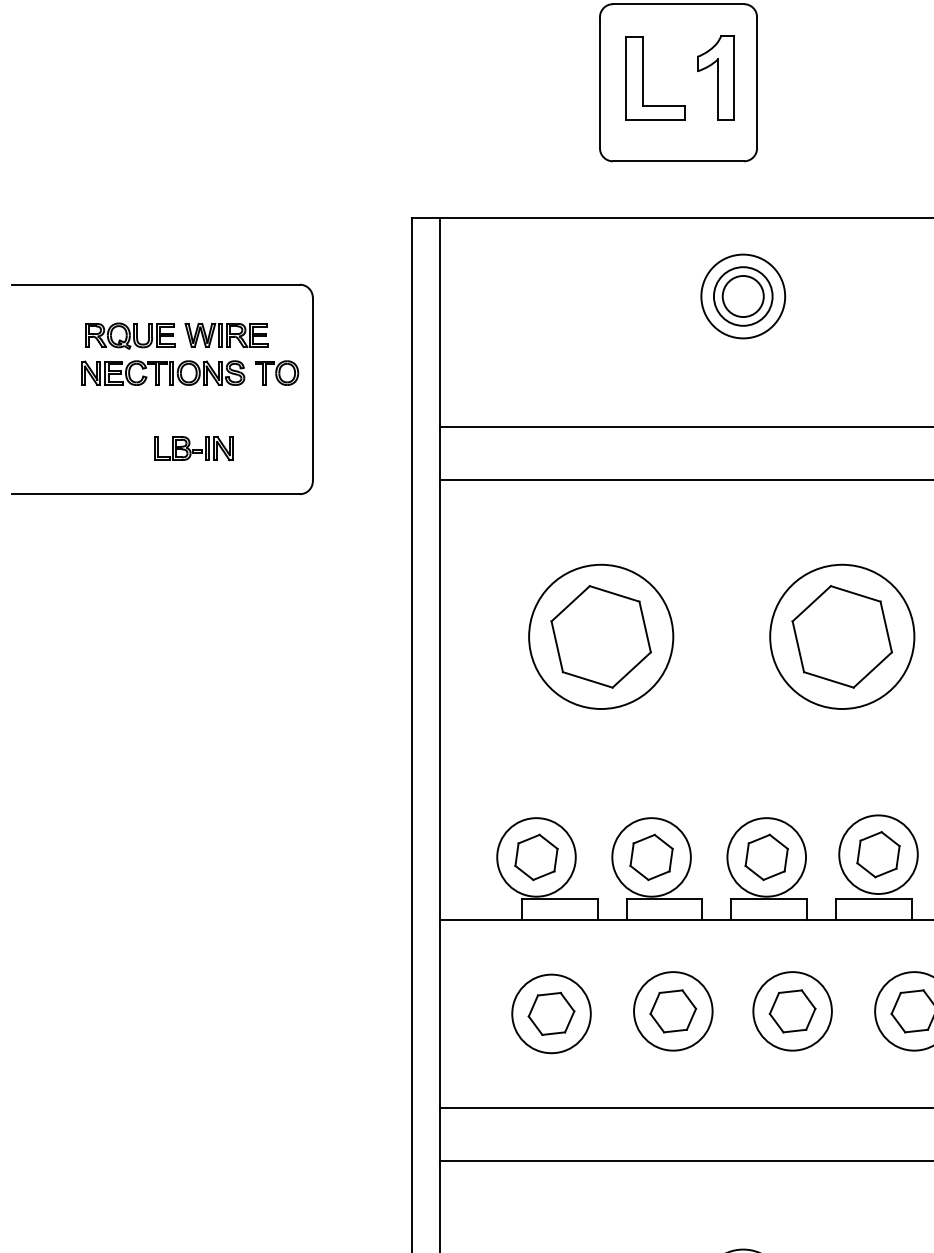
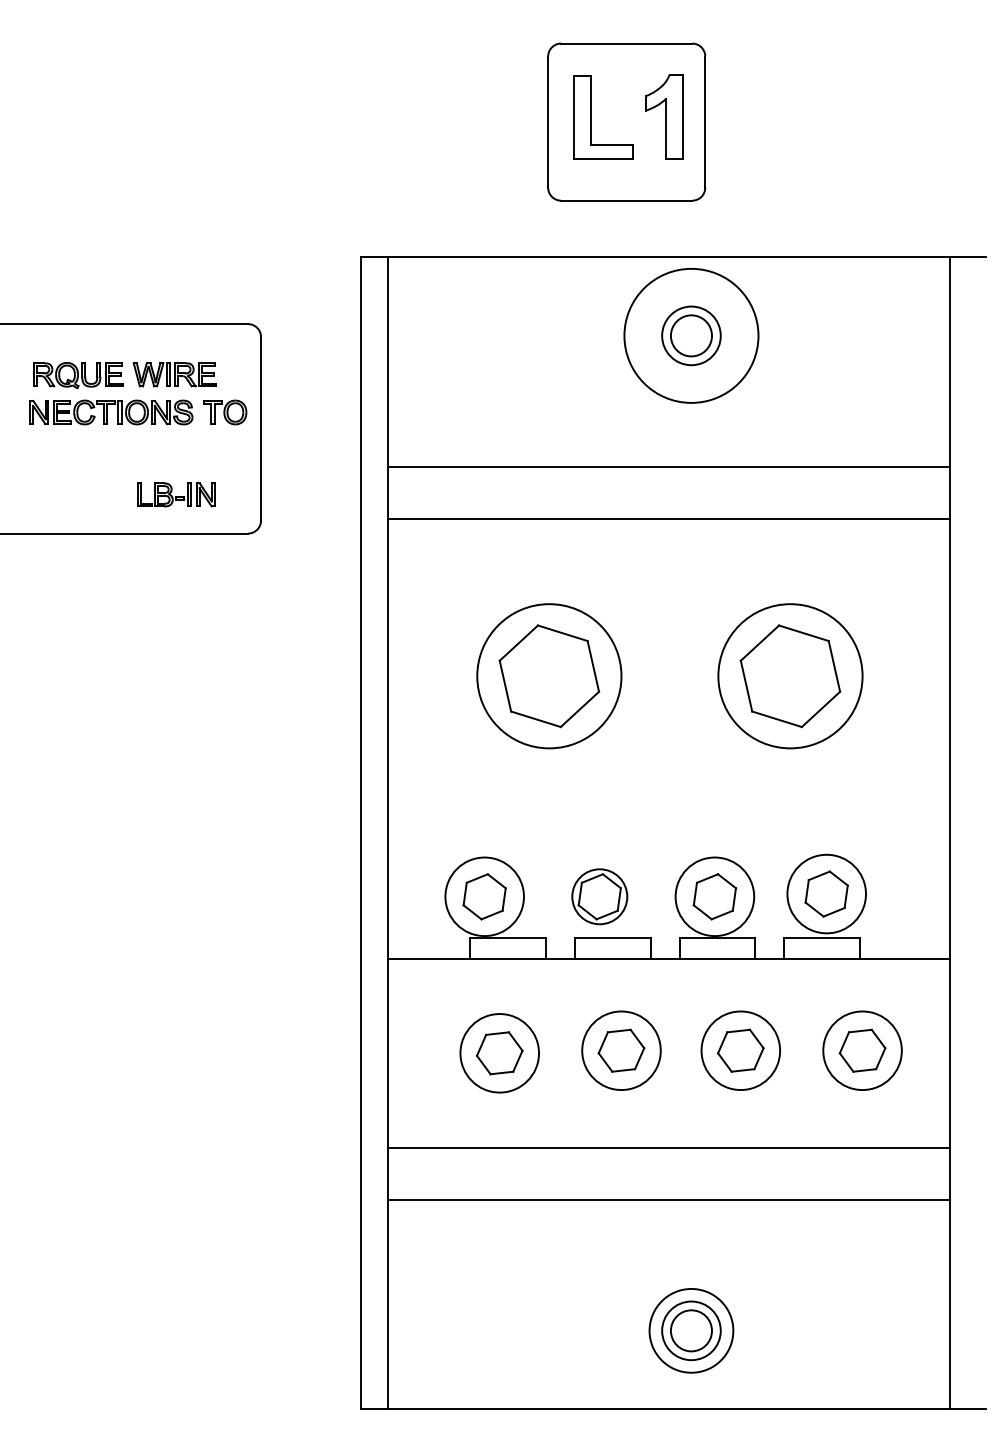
circle: (743, 296) -> (691, 335), size x1.6
part: (194, 448) -> (176, 494), moved
circle: (651, 857) -> (599, 896), size x0.7

